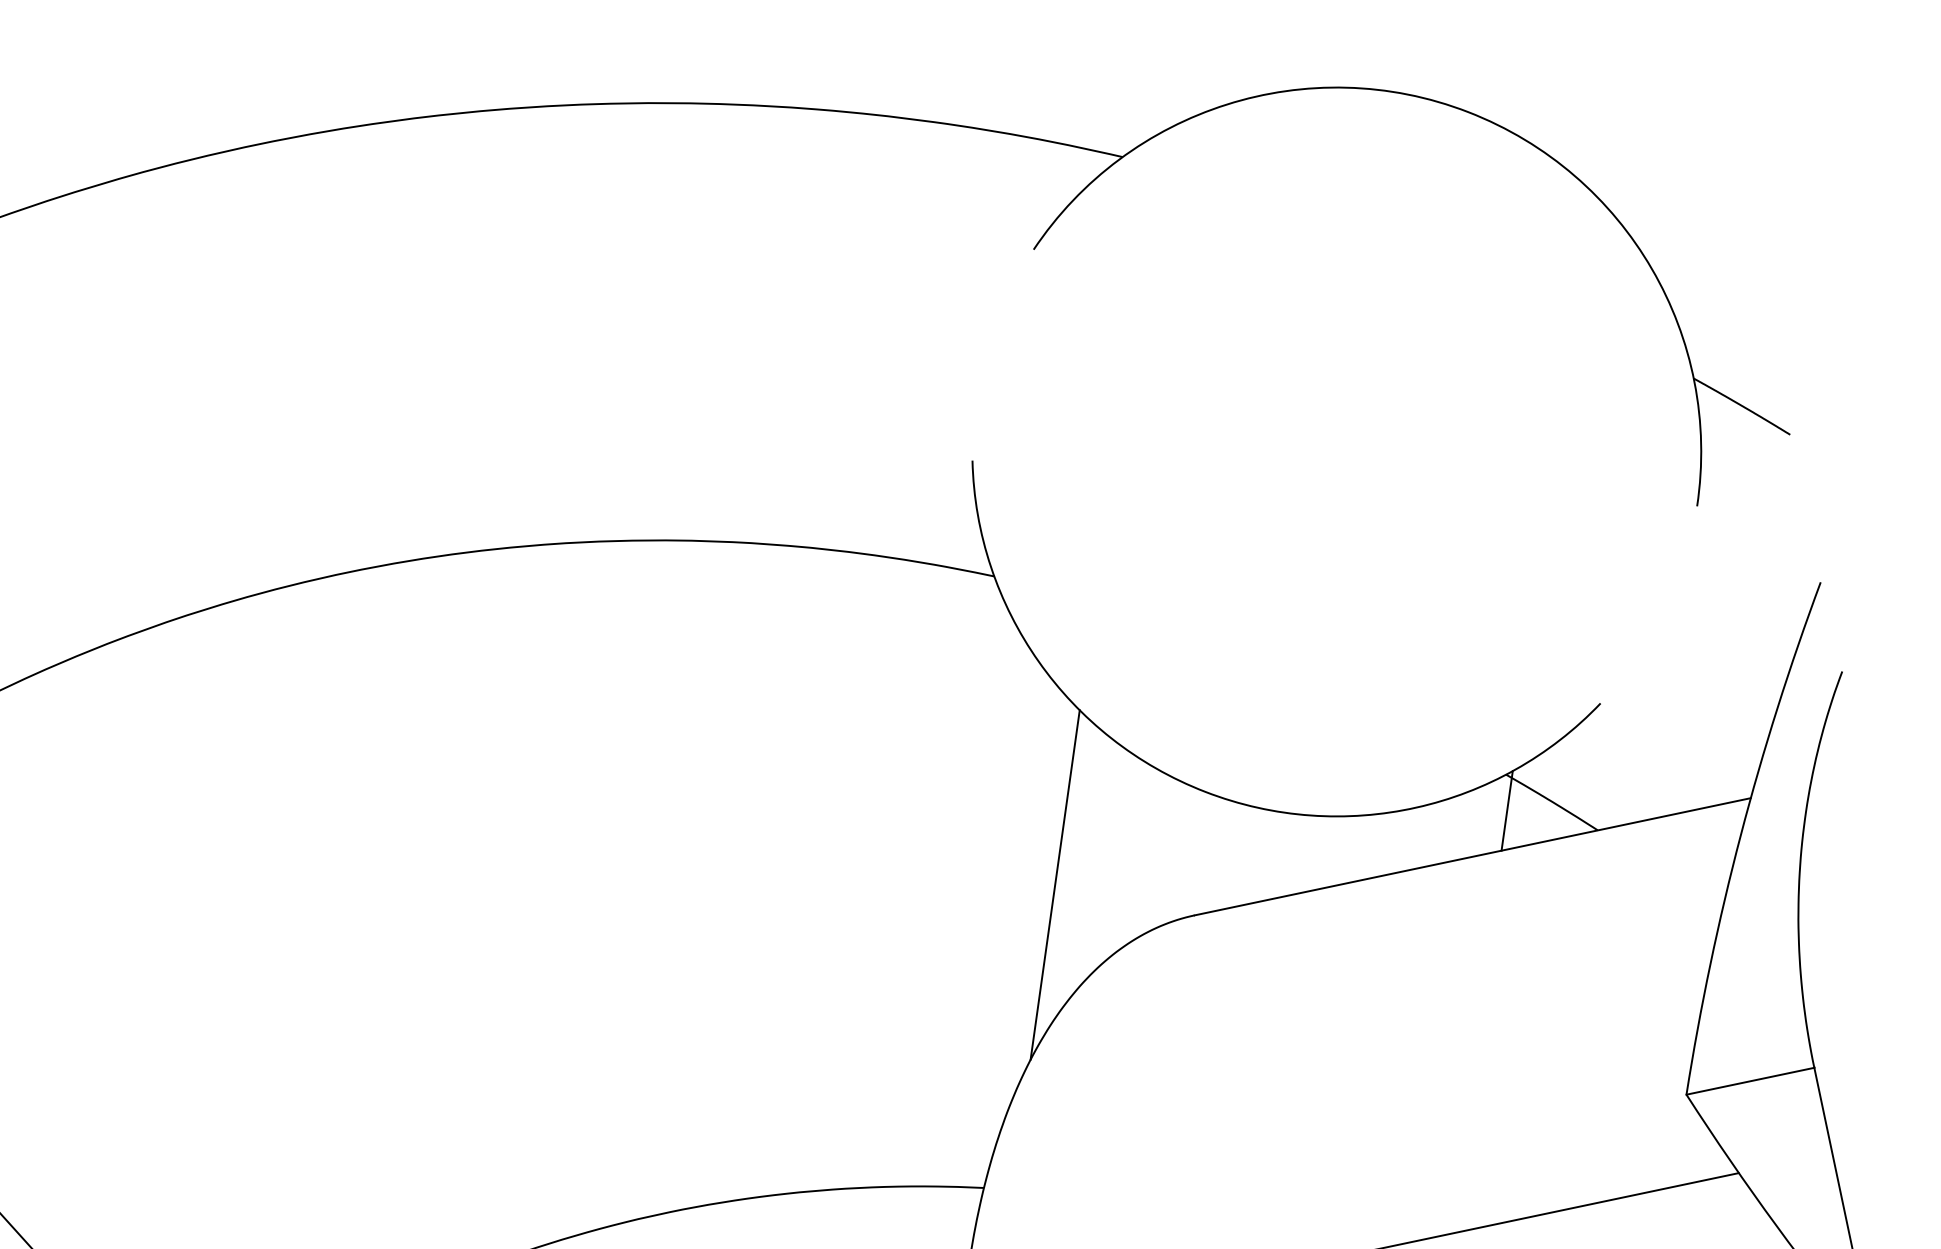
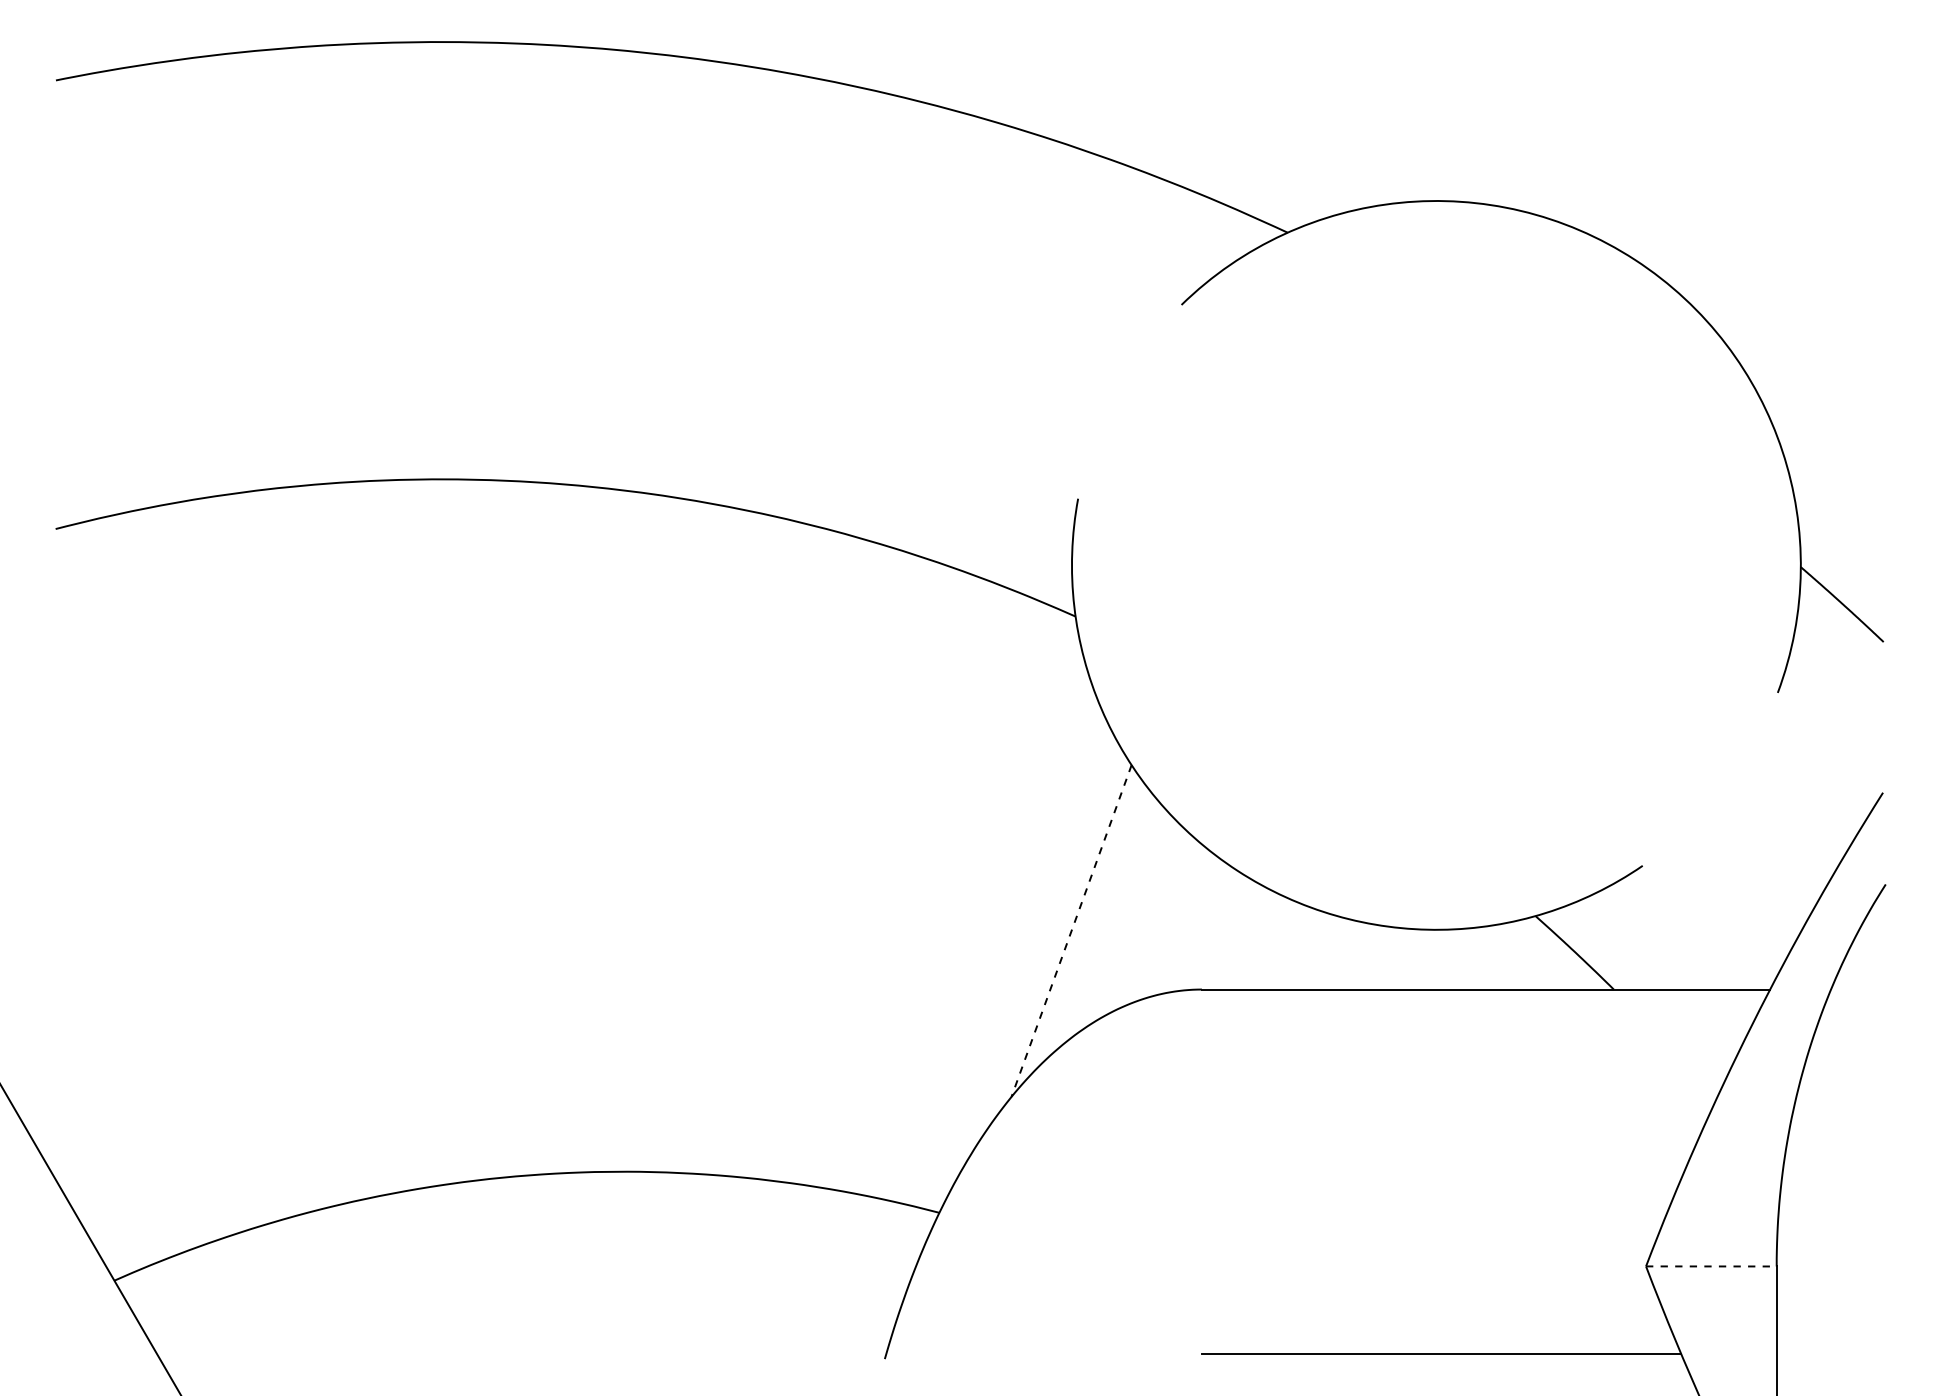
line: (1506, 810) -> (1528, 951), removed
line: (1055, 885) -> (1071, 931), solid -> dashed
line: (1750, 1081) -> (1711, 1266), solid -> dashed

